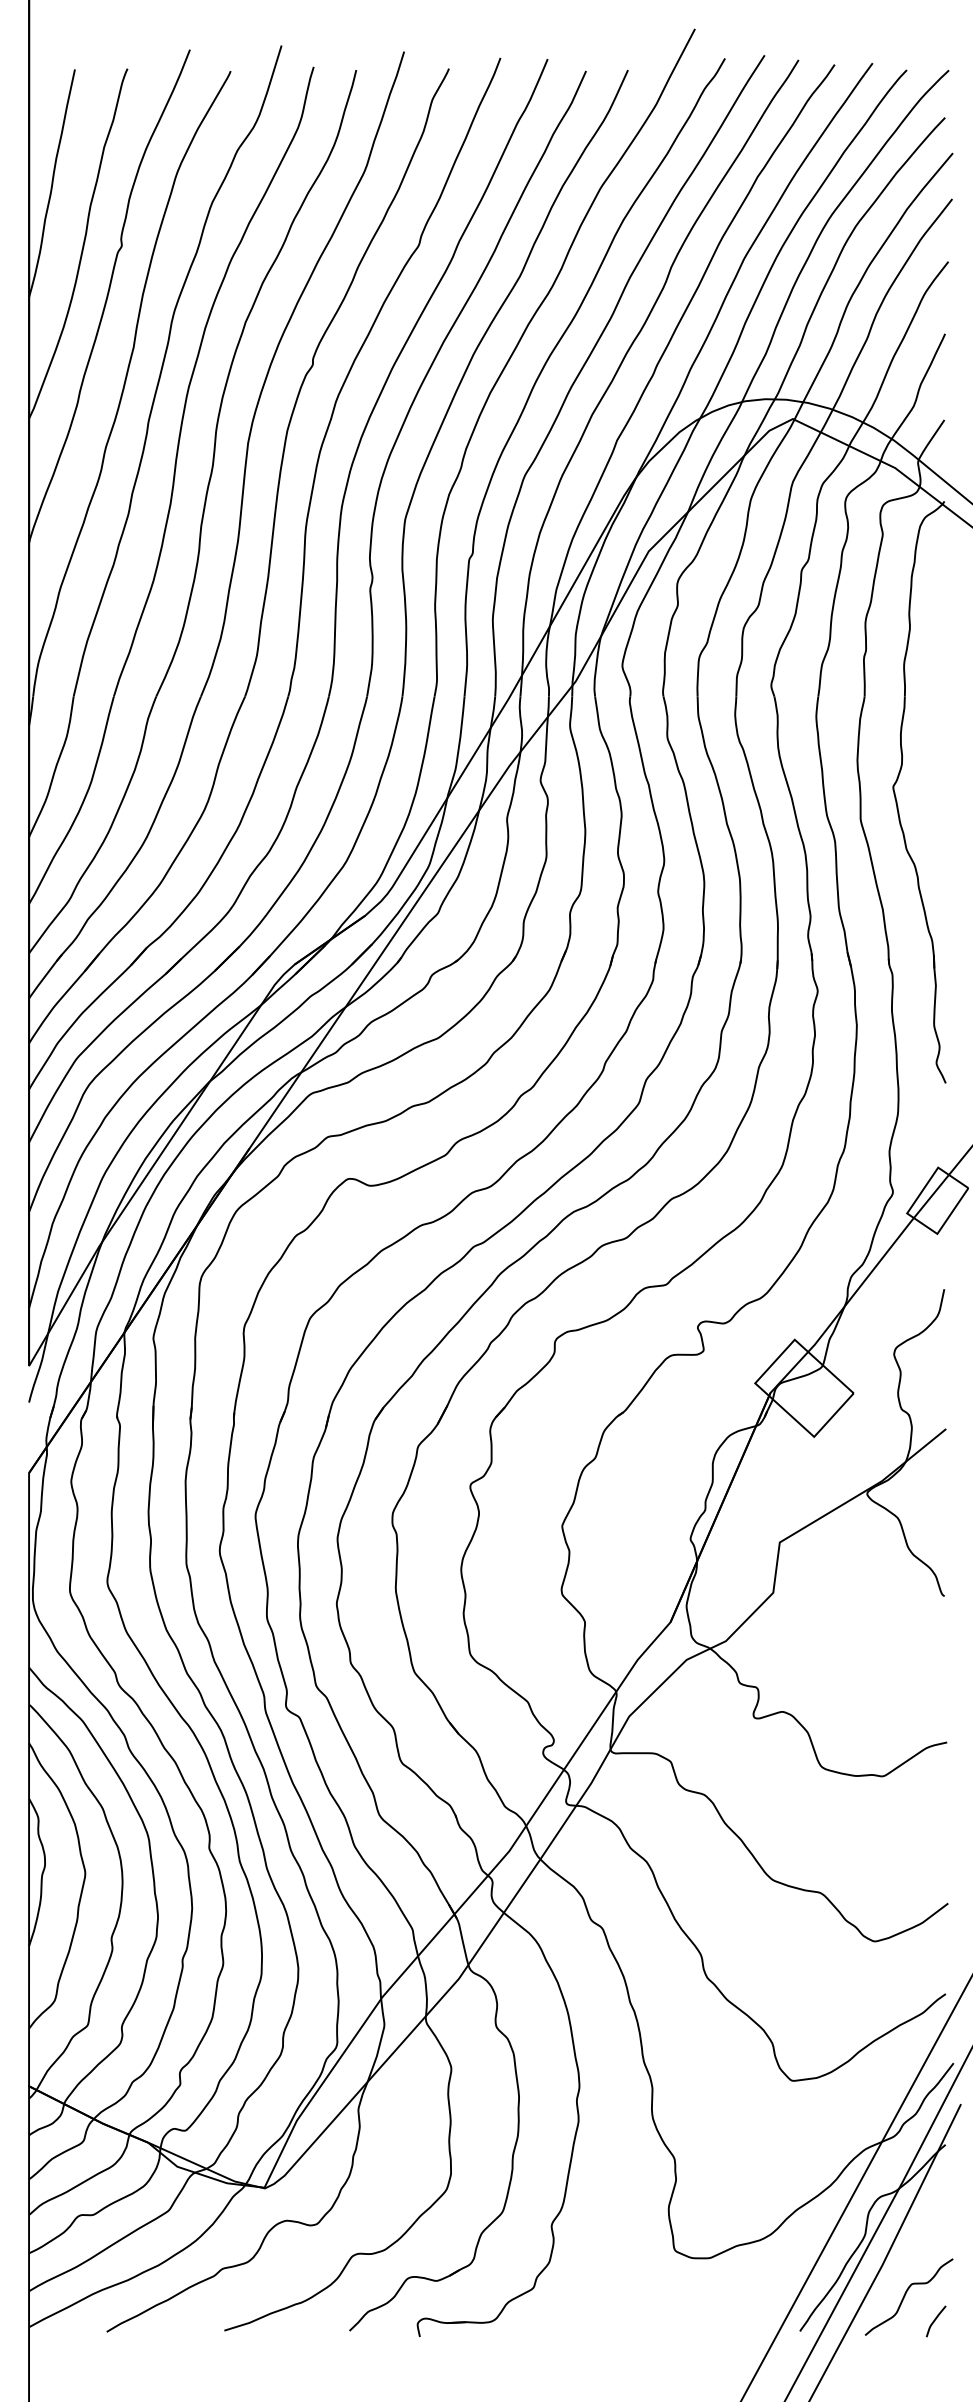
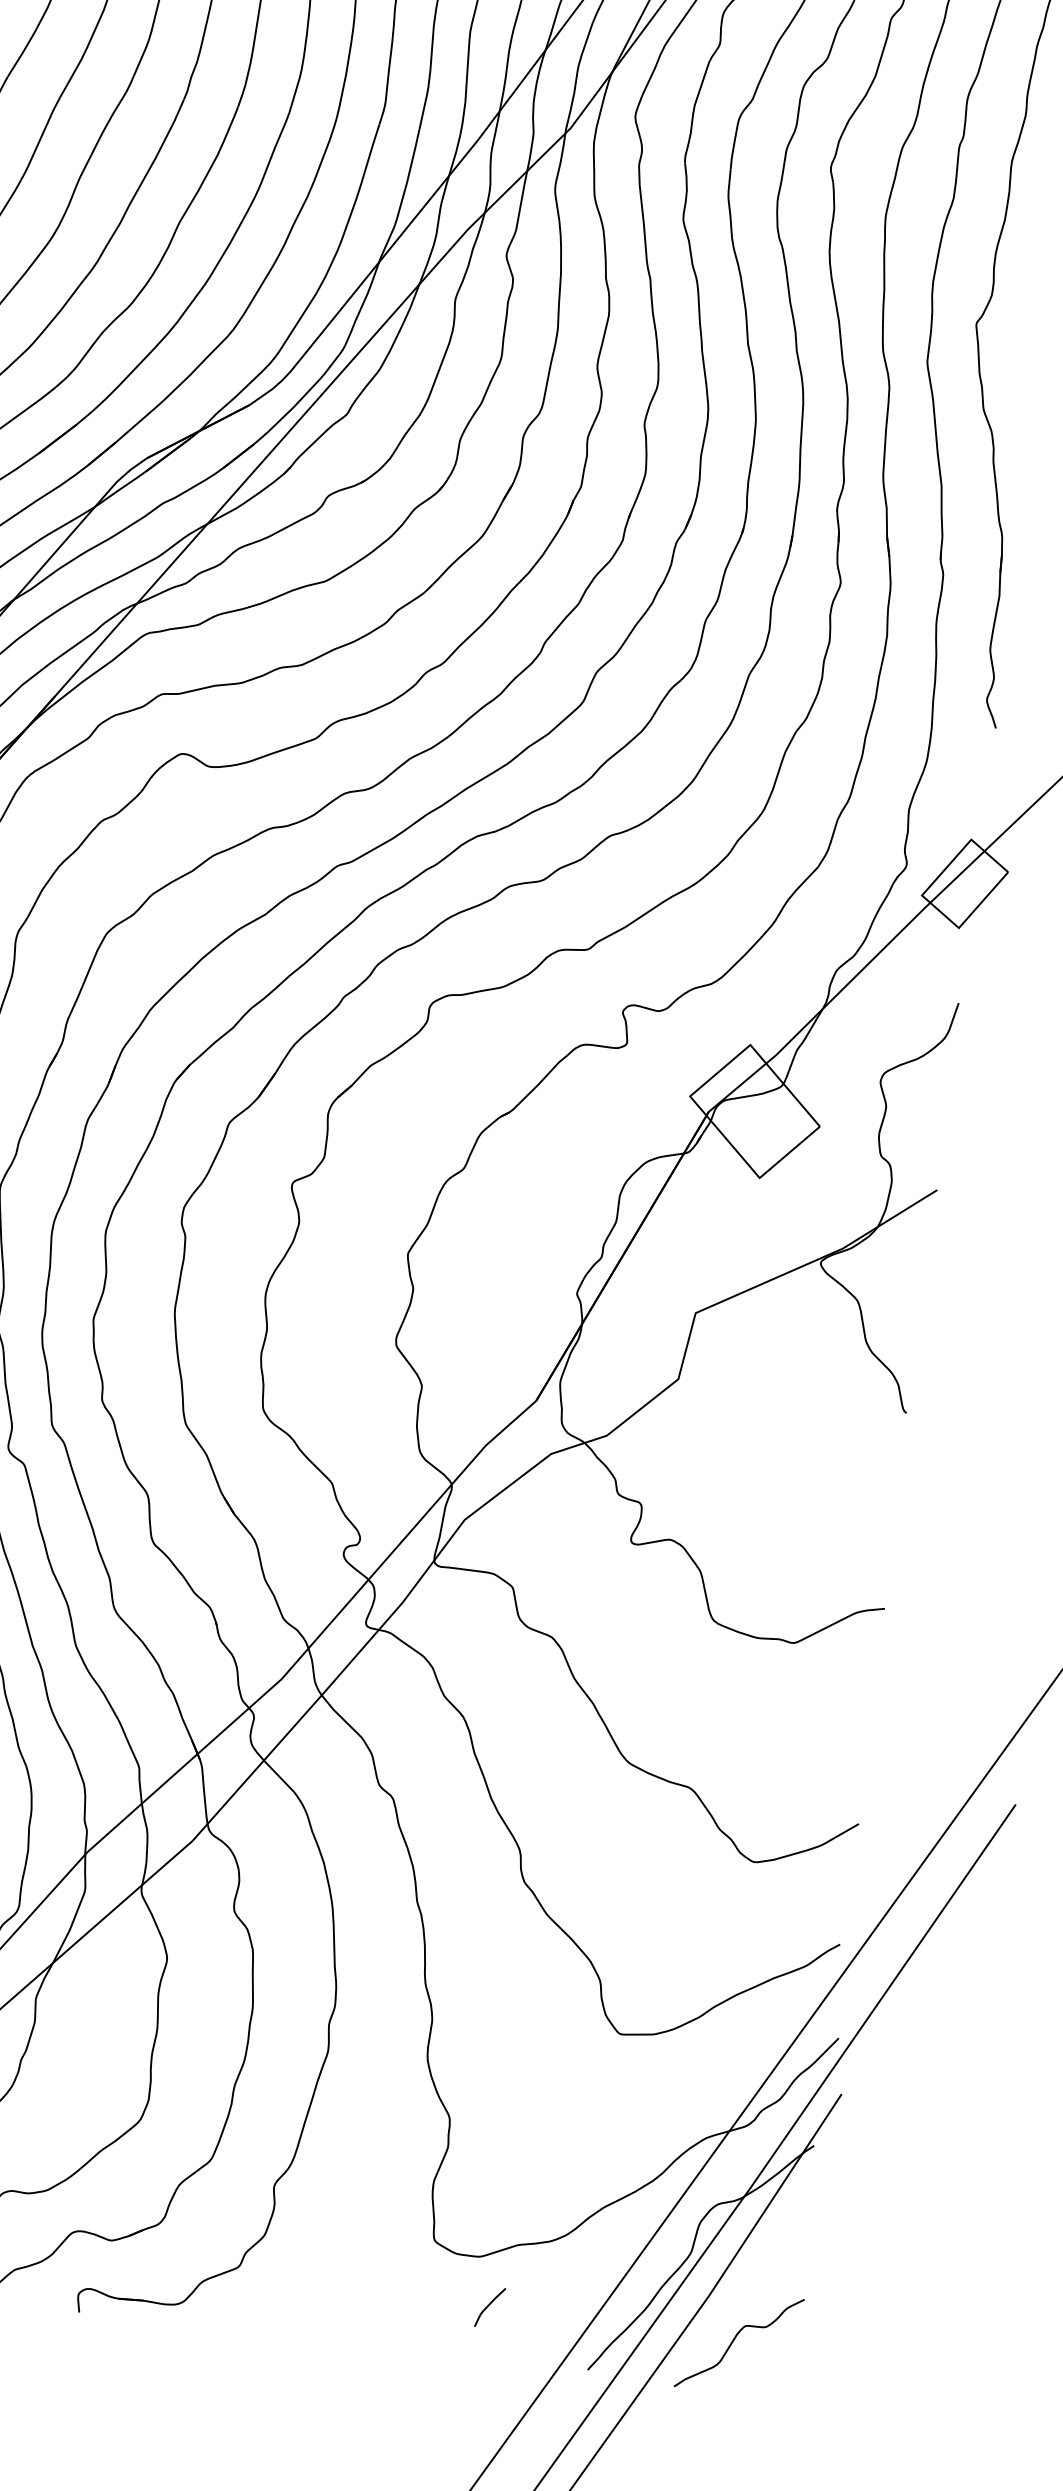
curve: (935, 2321) -> (489, 2307), moved

